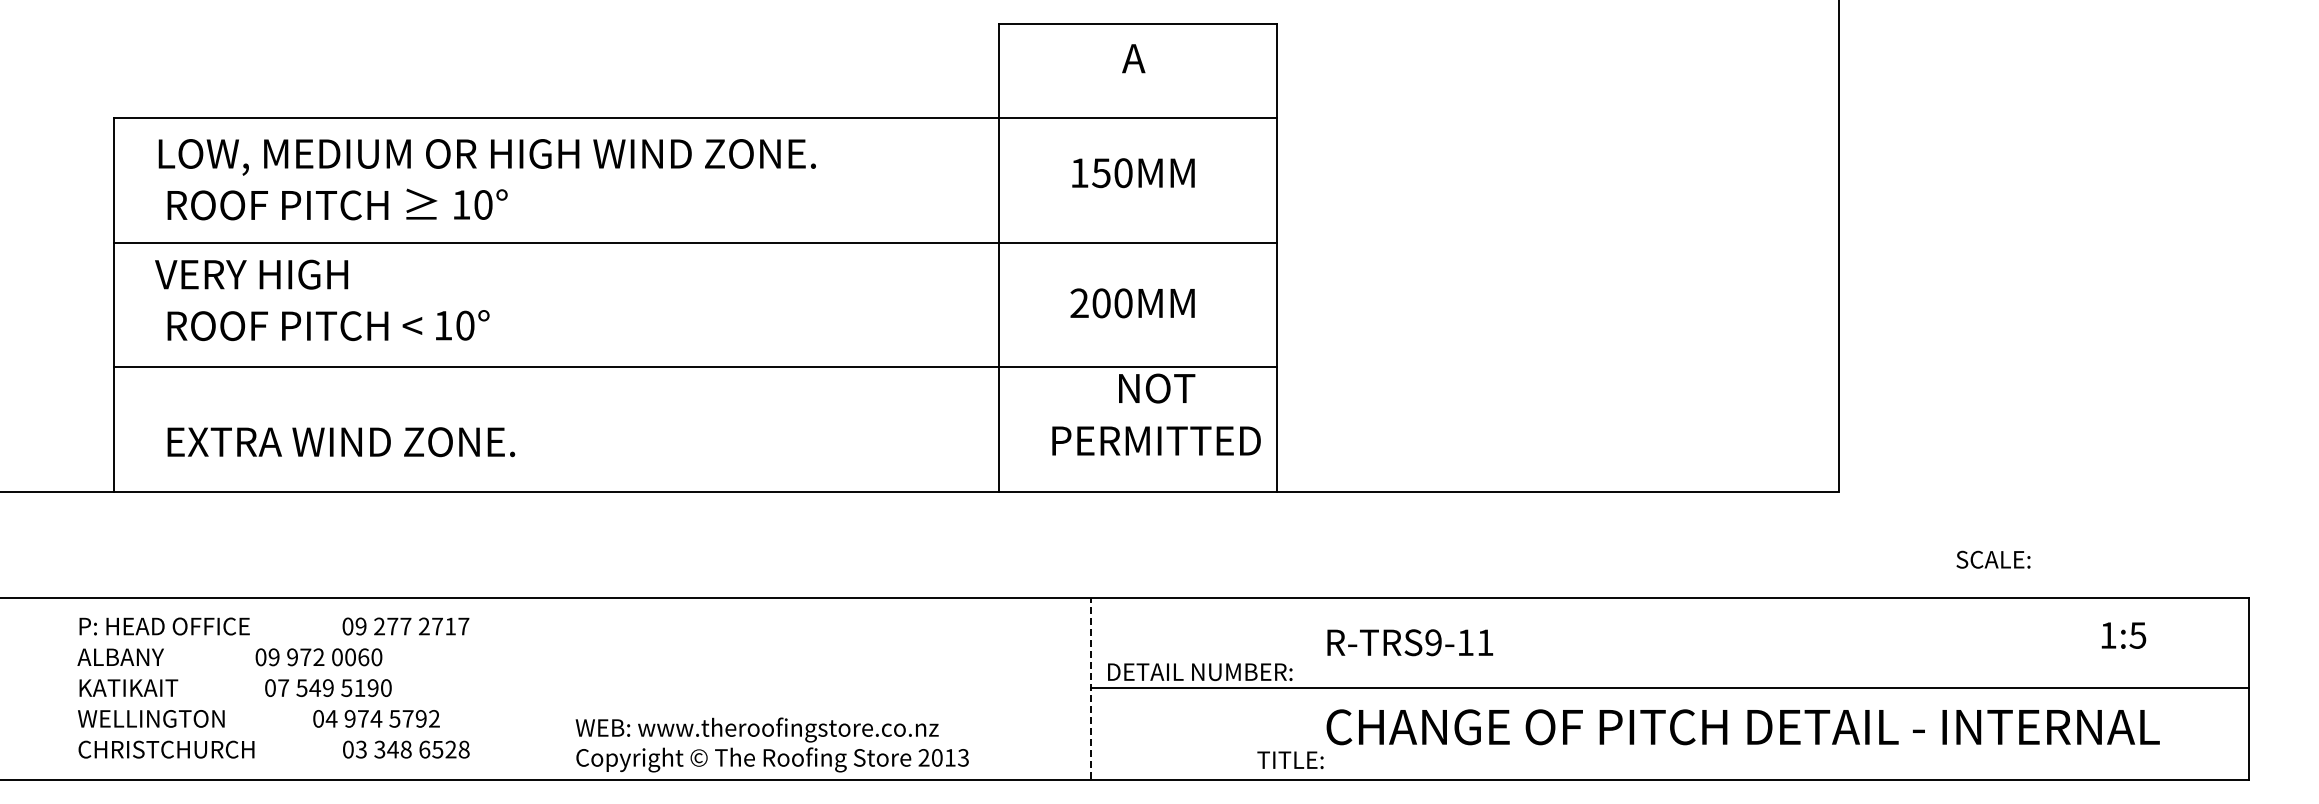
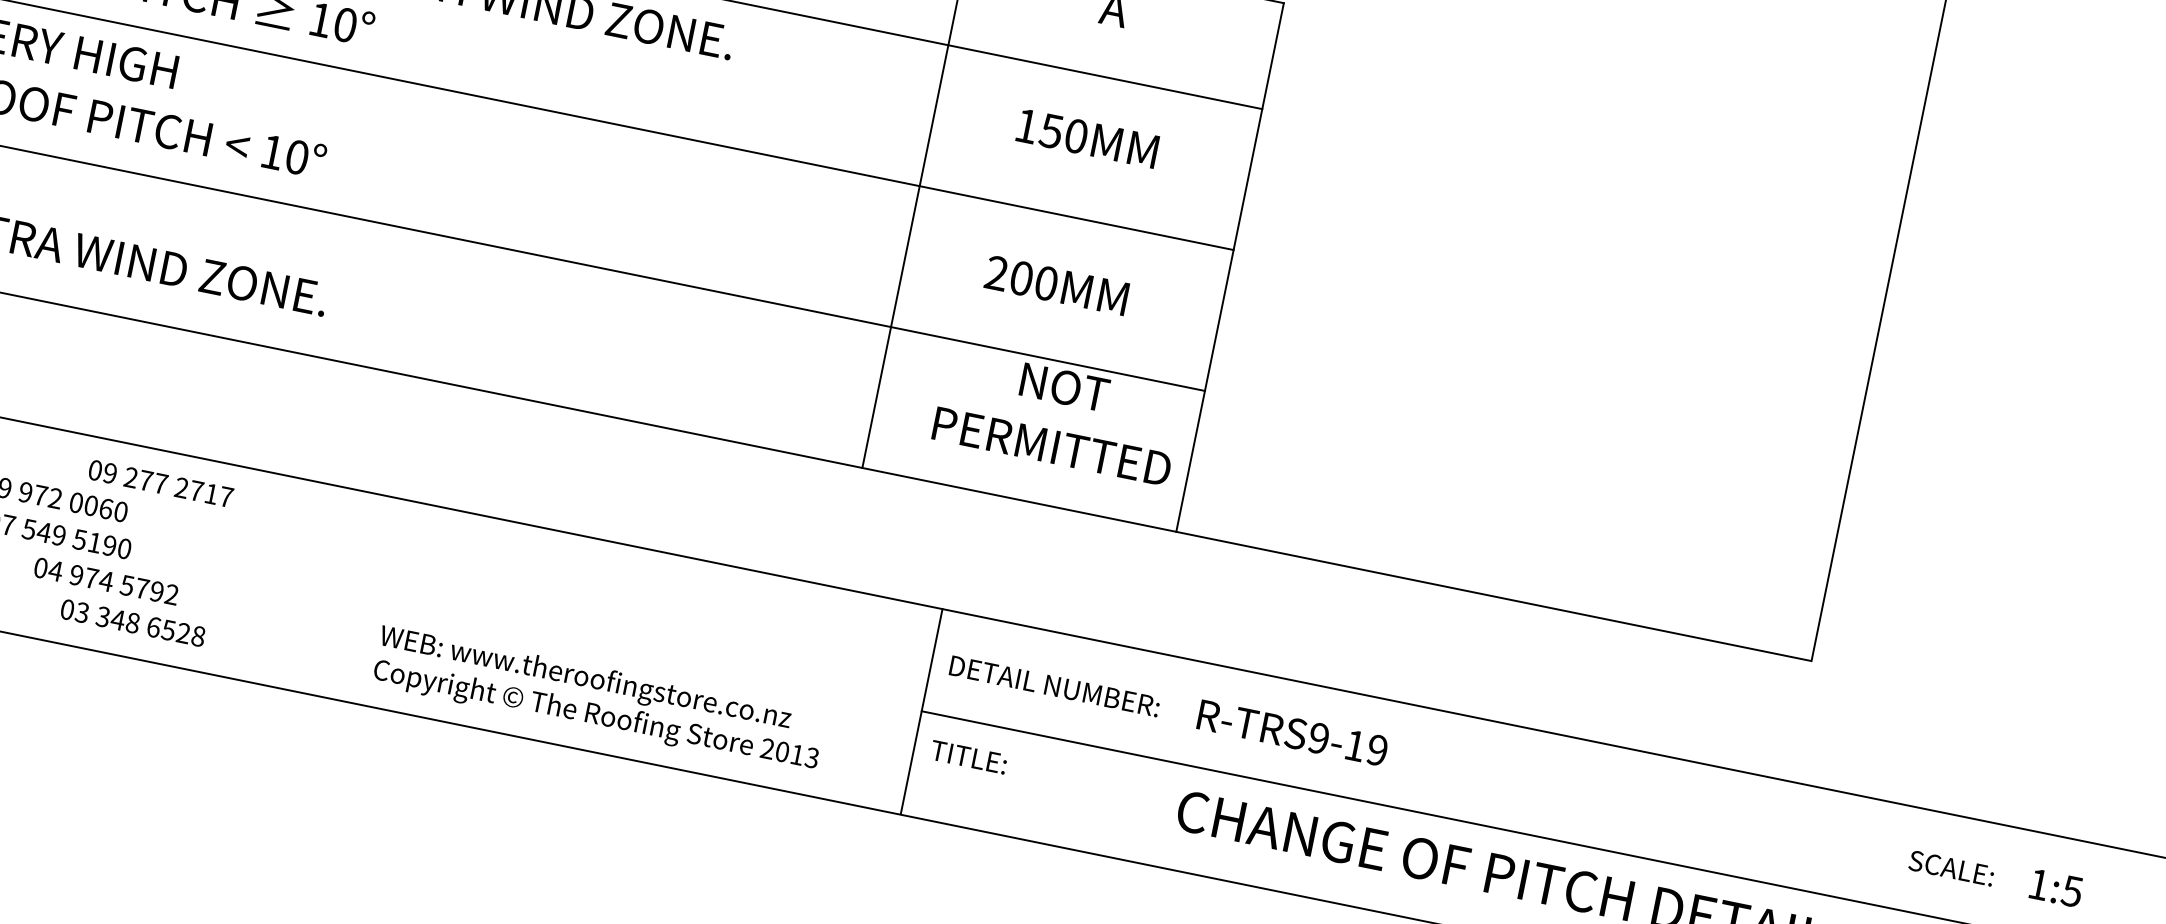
text: (1993, 559) -> (1951, 868), moved
text: (2123, 635) -> (2055, 888), moved
text: (1485, 642) -> (1377, 750), R-TRS9-11 -> R-TRS9-19
text: (1200, 672) -> (1055, 686), moved
line: (1091, 687) -> (921, 710), dashed -> solid
text: (771, 744) -> (598, 698), moved
text: (1290, 760) -> (968, 757), moved

